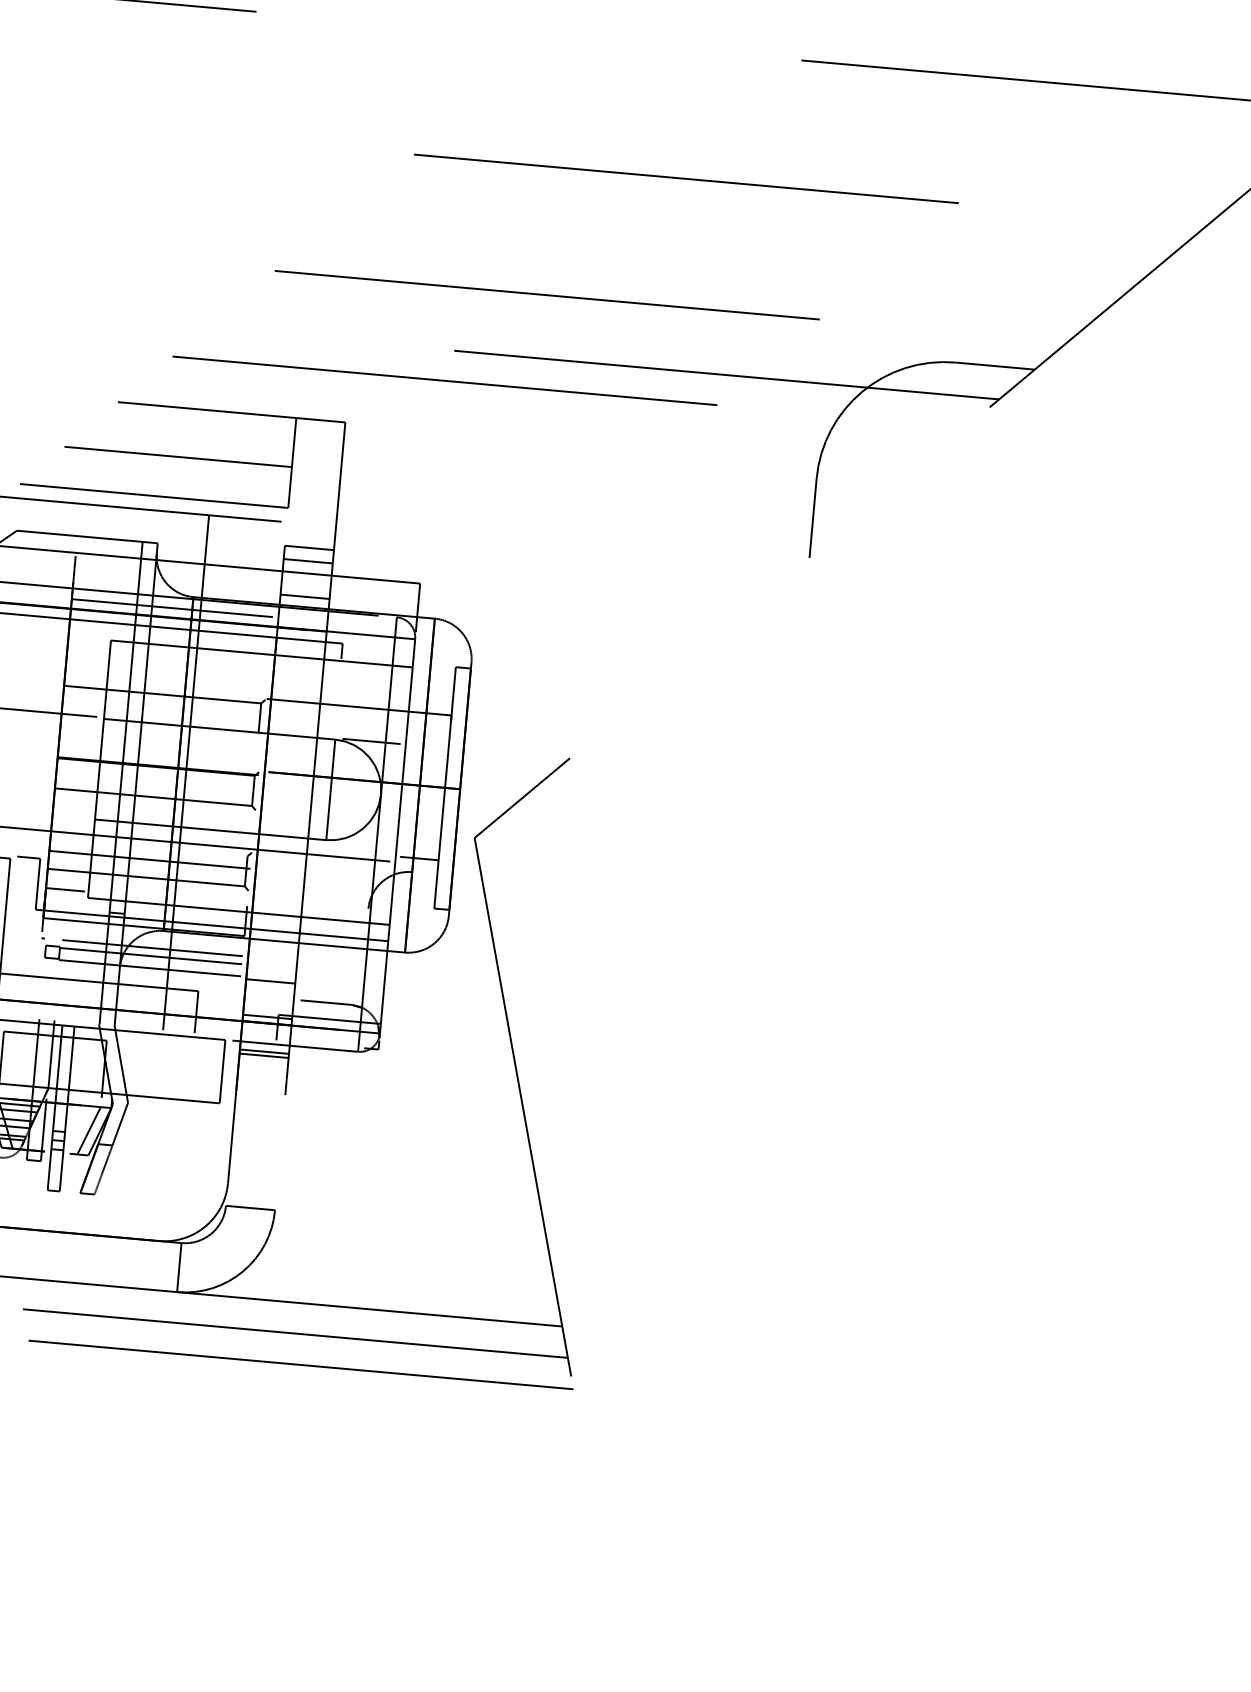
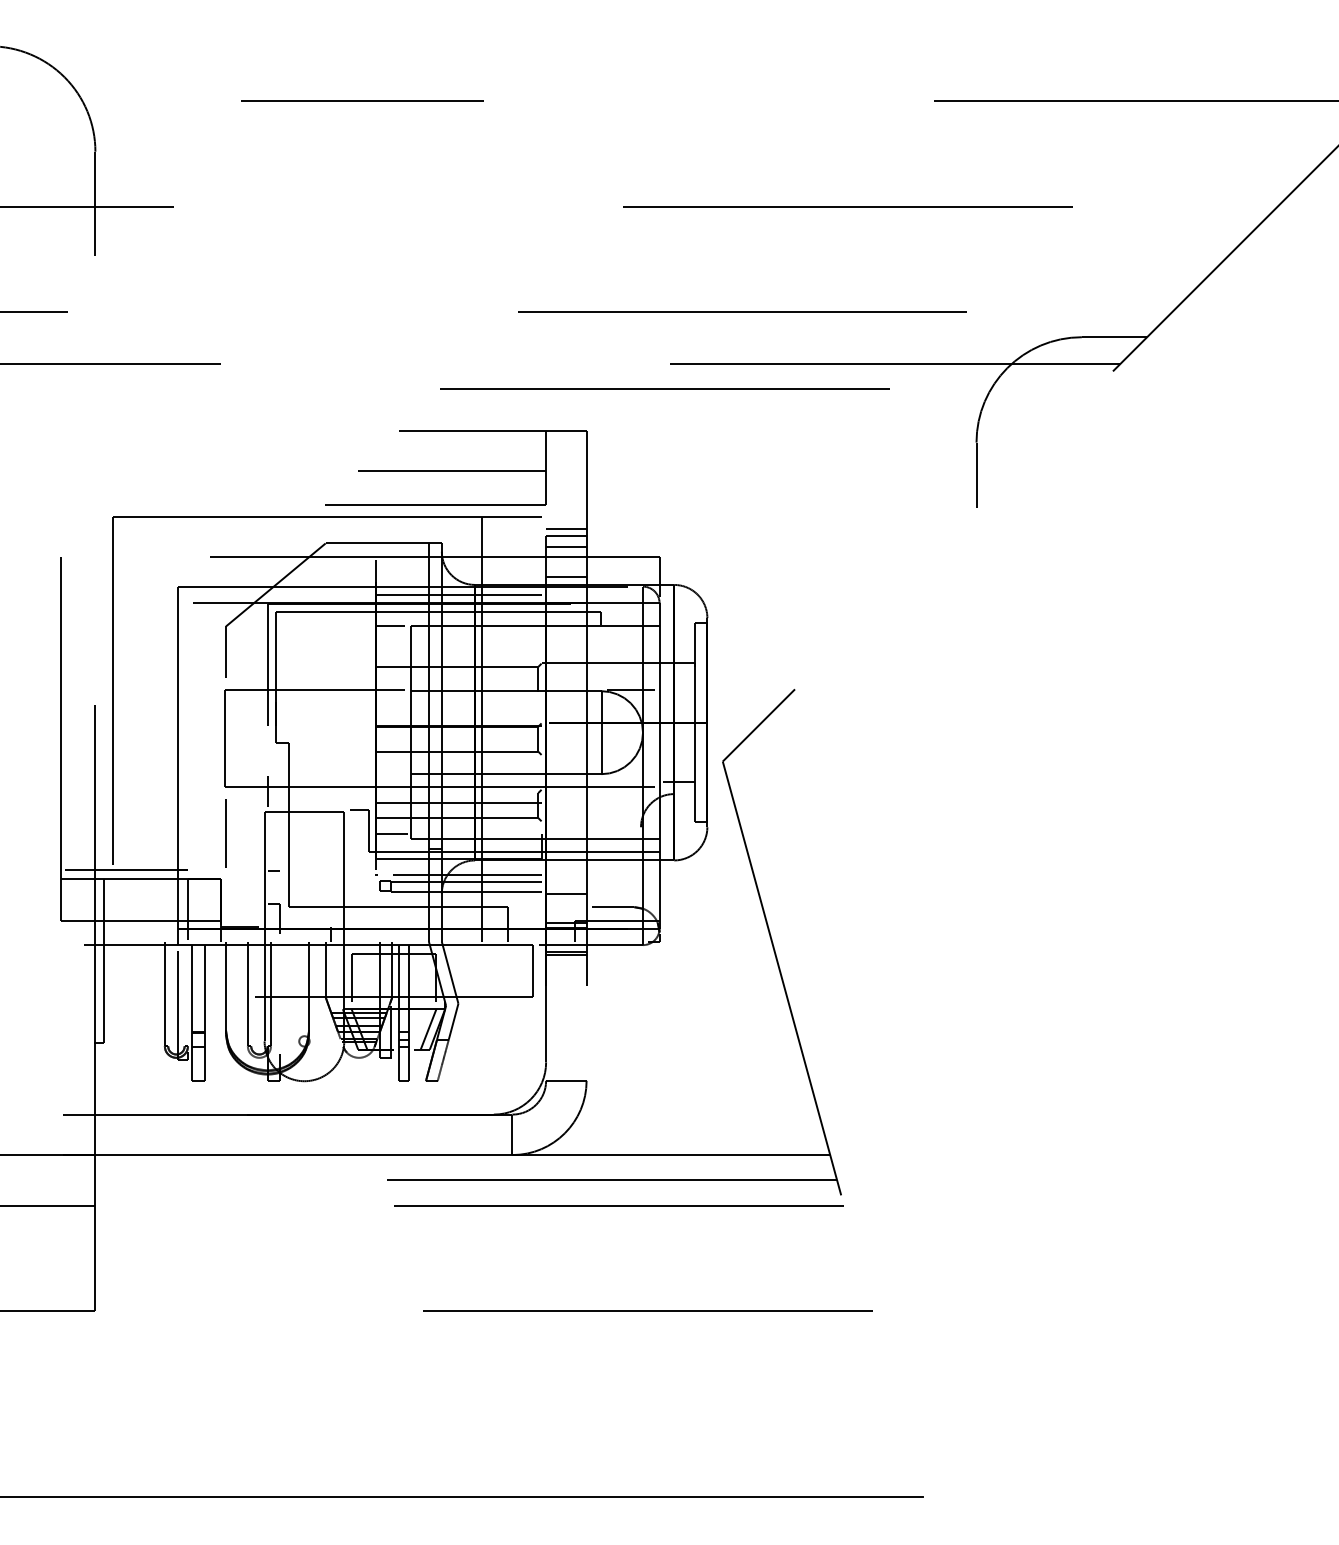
line: (310, 538) -> (566, 528), added
line: (85, 638) -> (389, 626), added
line: (324, 1495) -> (647, 1310), added

